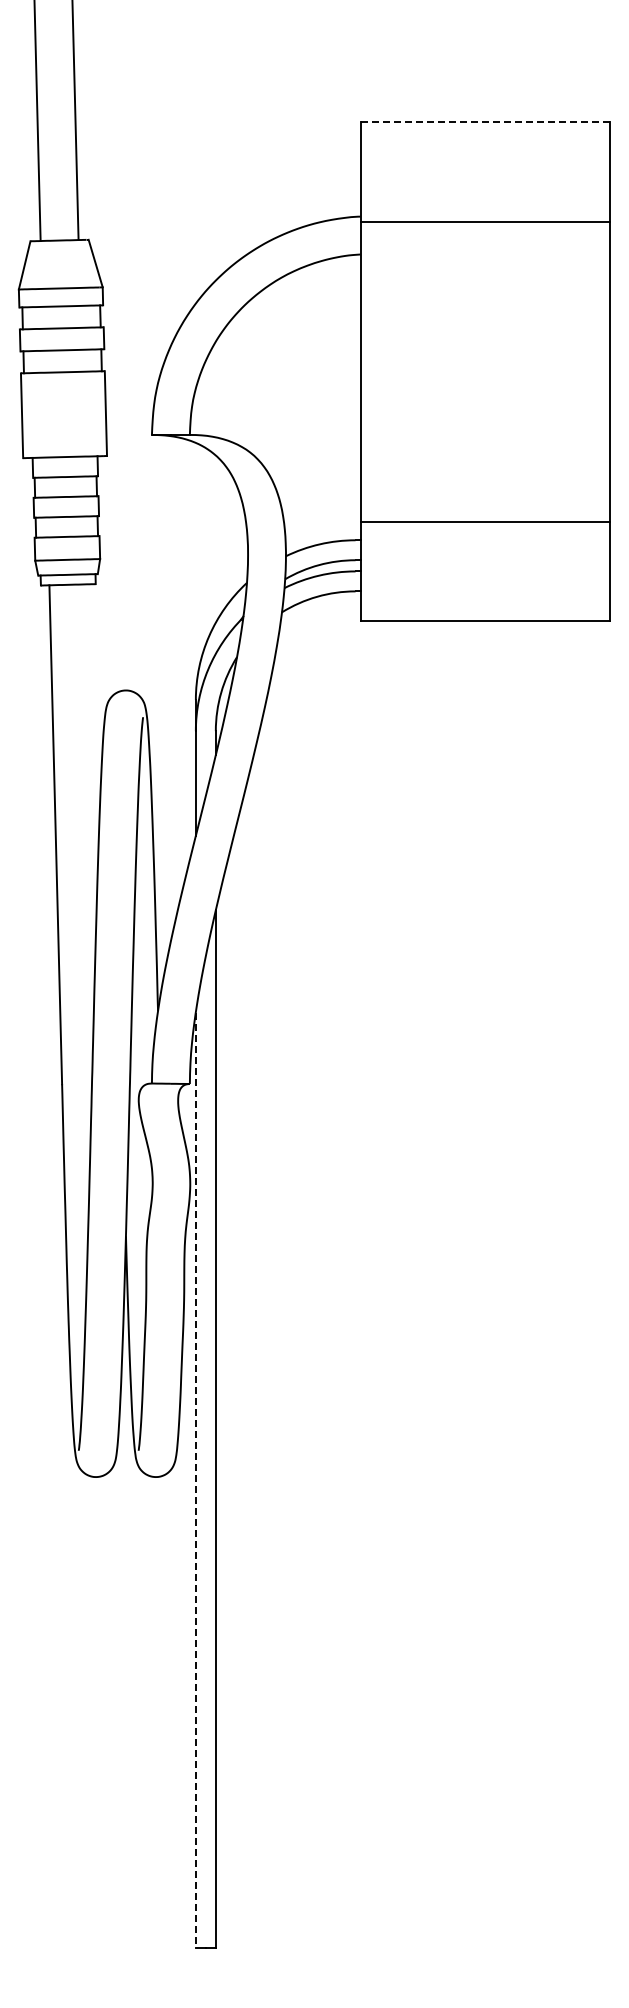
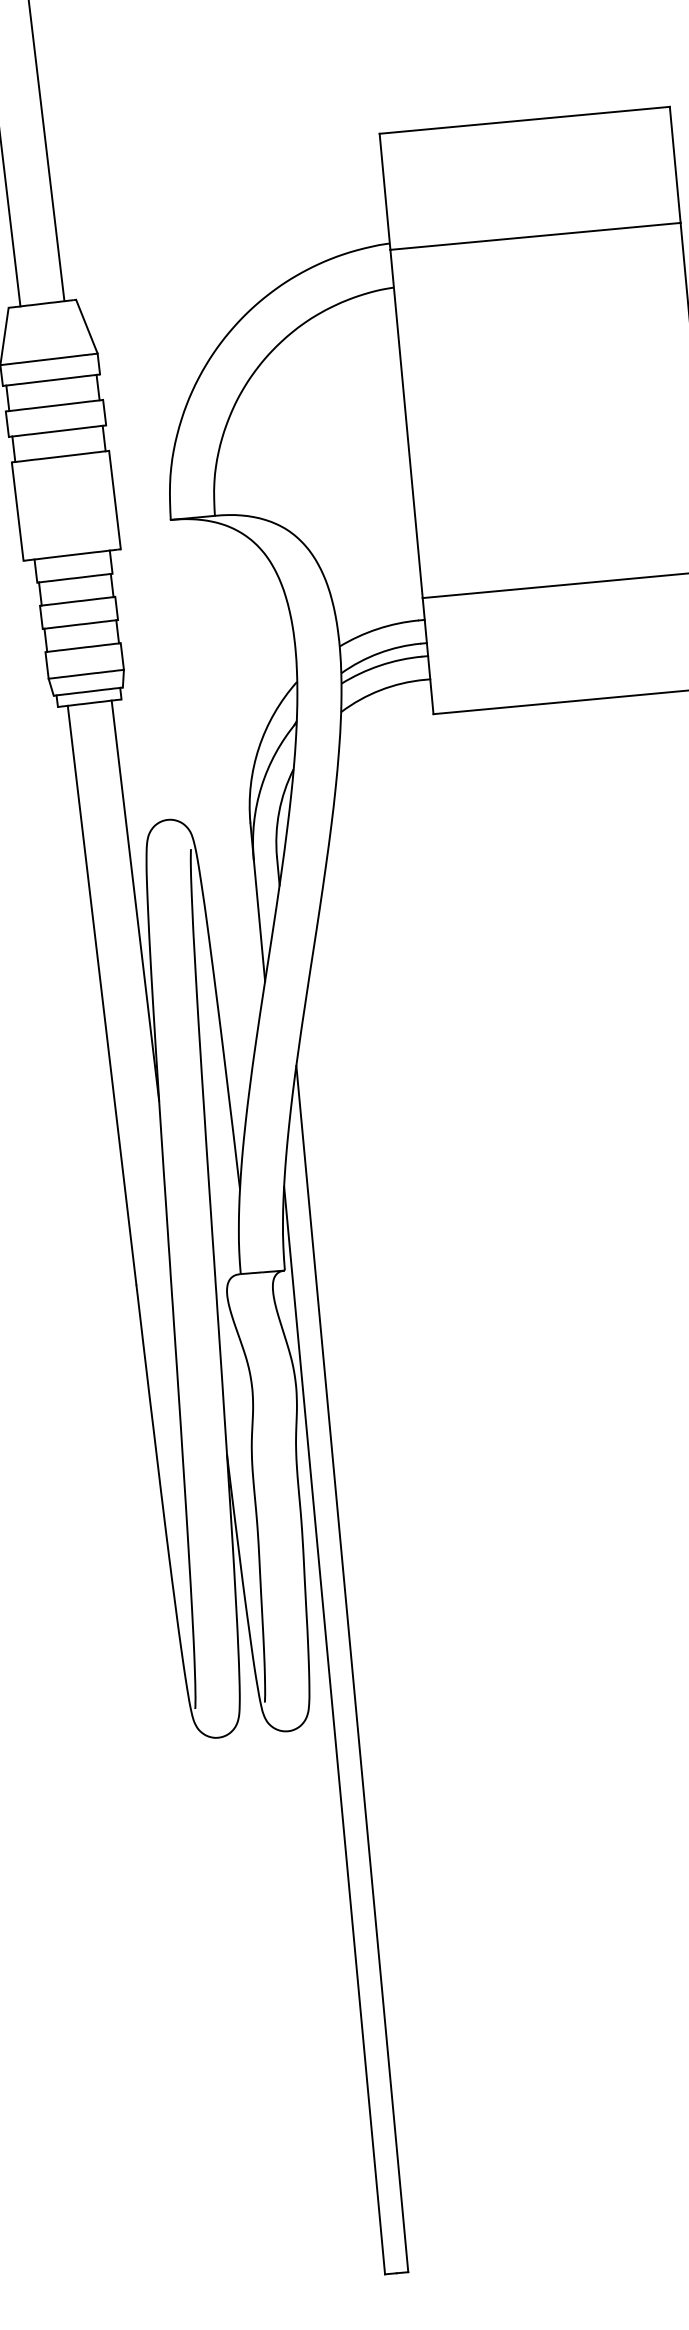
line: (485, 122) -> (524, 120), dashed -> solid
line: (91, 756) -> (135, 900), added
line: (195, 1480) -> (334, 1731), dashed -> solid

